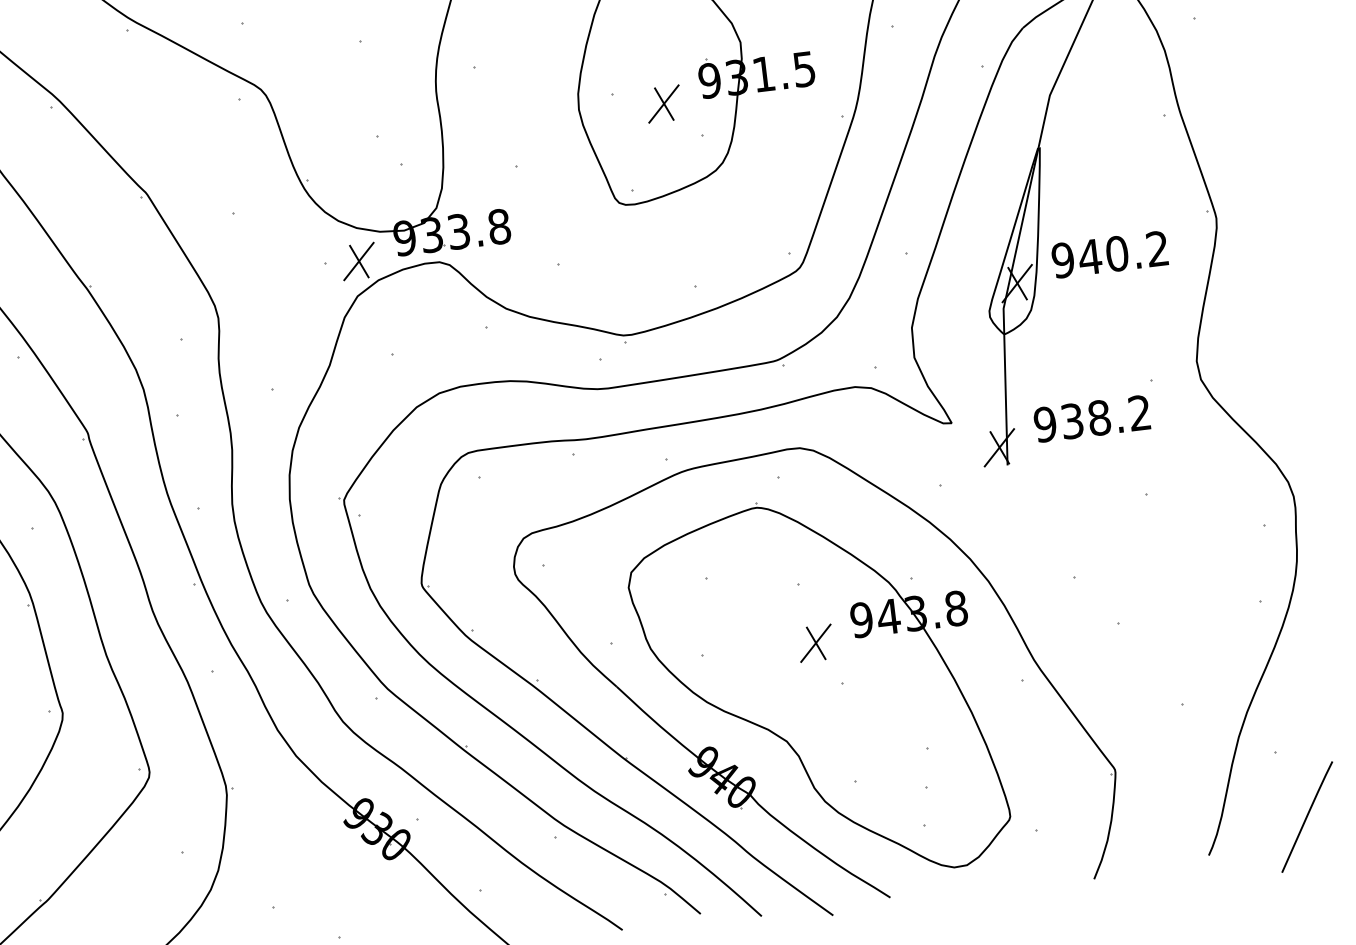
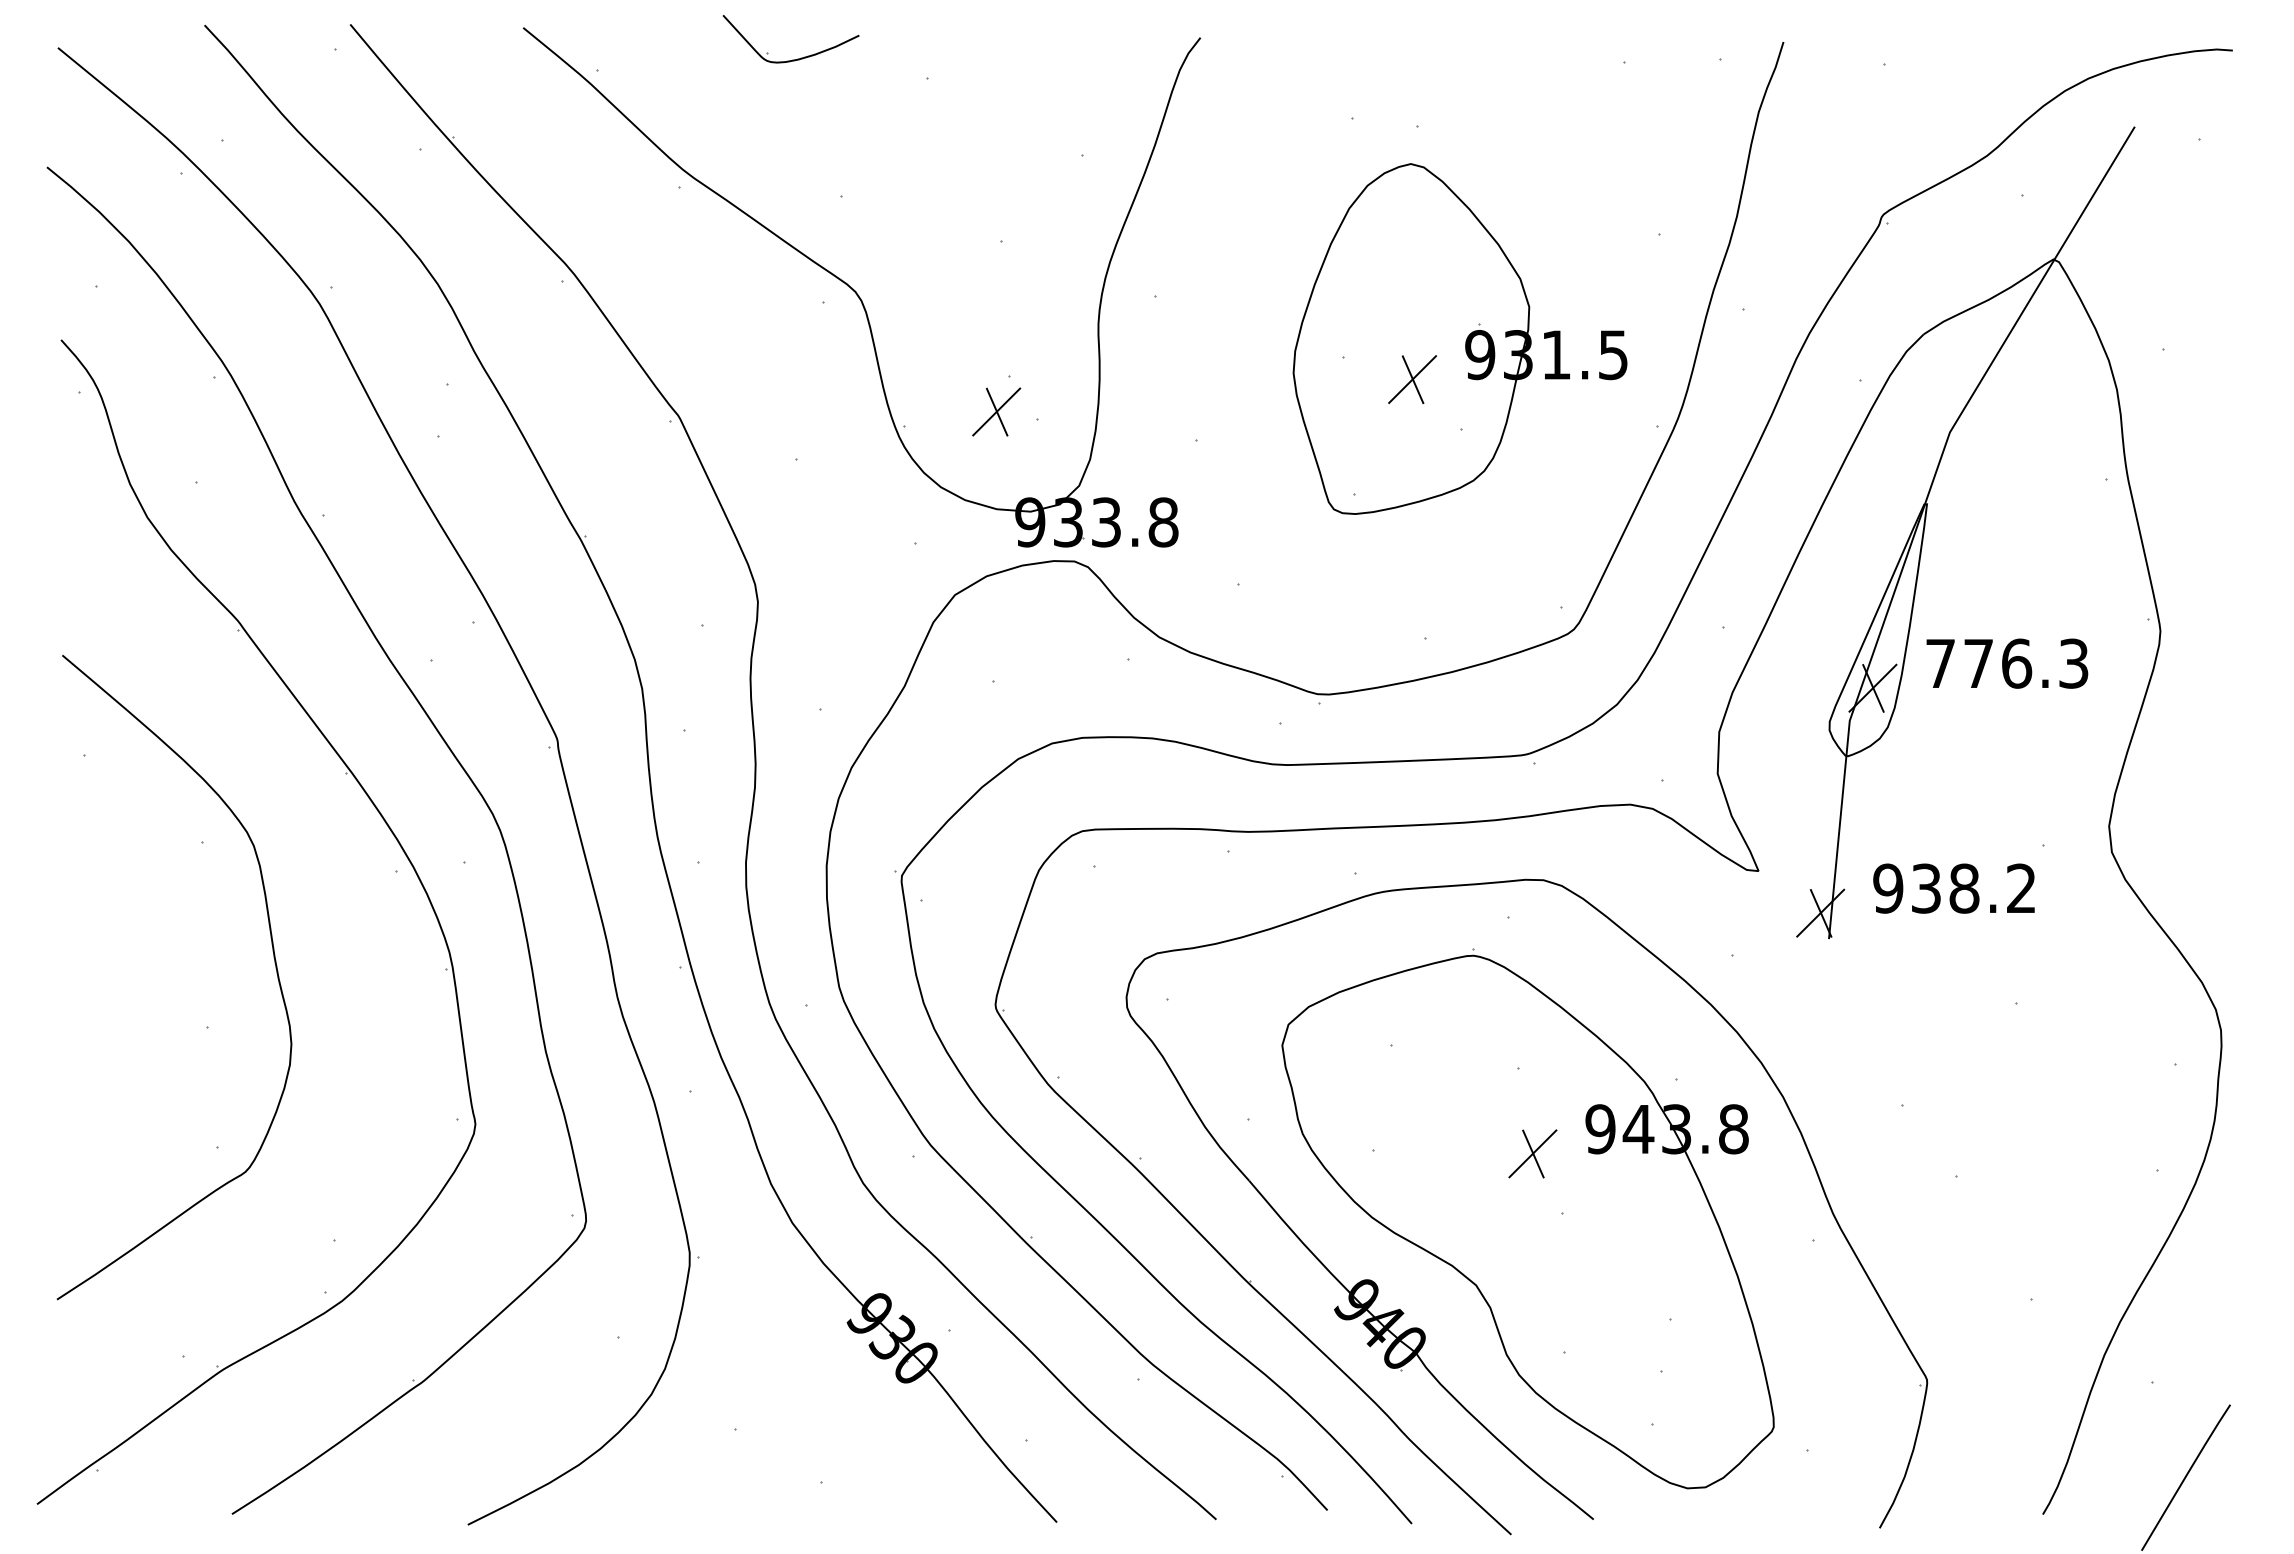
text: (1109, 254) -> (2006, 663), 940.2 -> 776.3
part: (358, 261) -> (996, 411), moved

